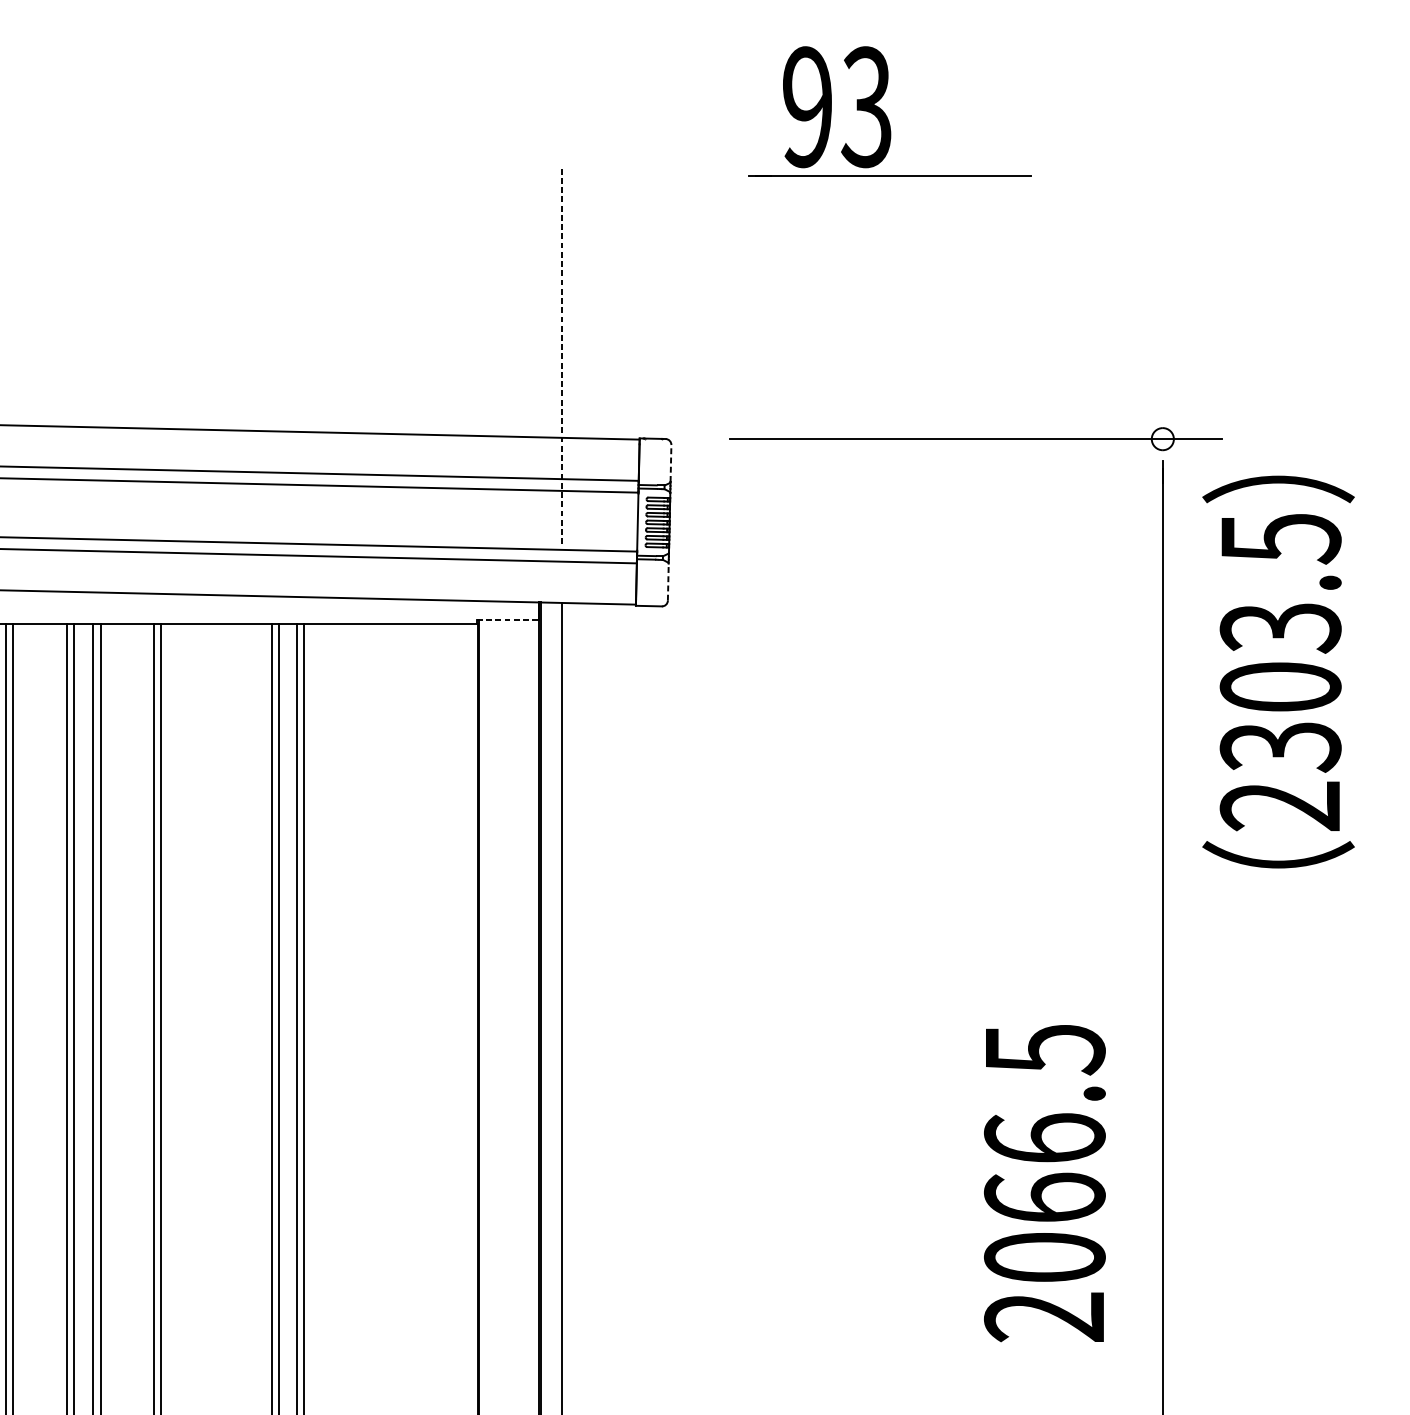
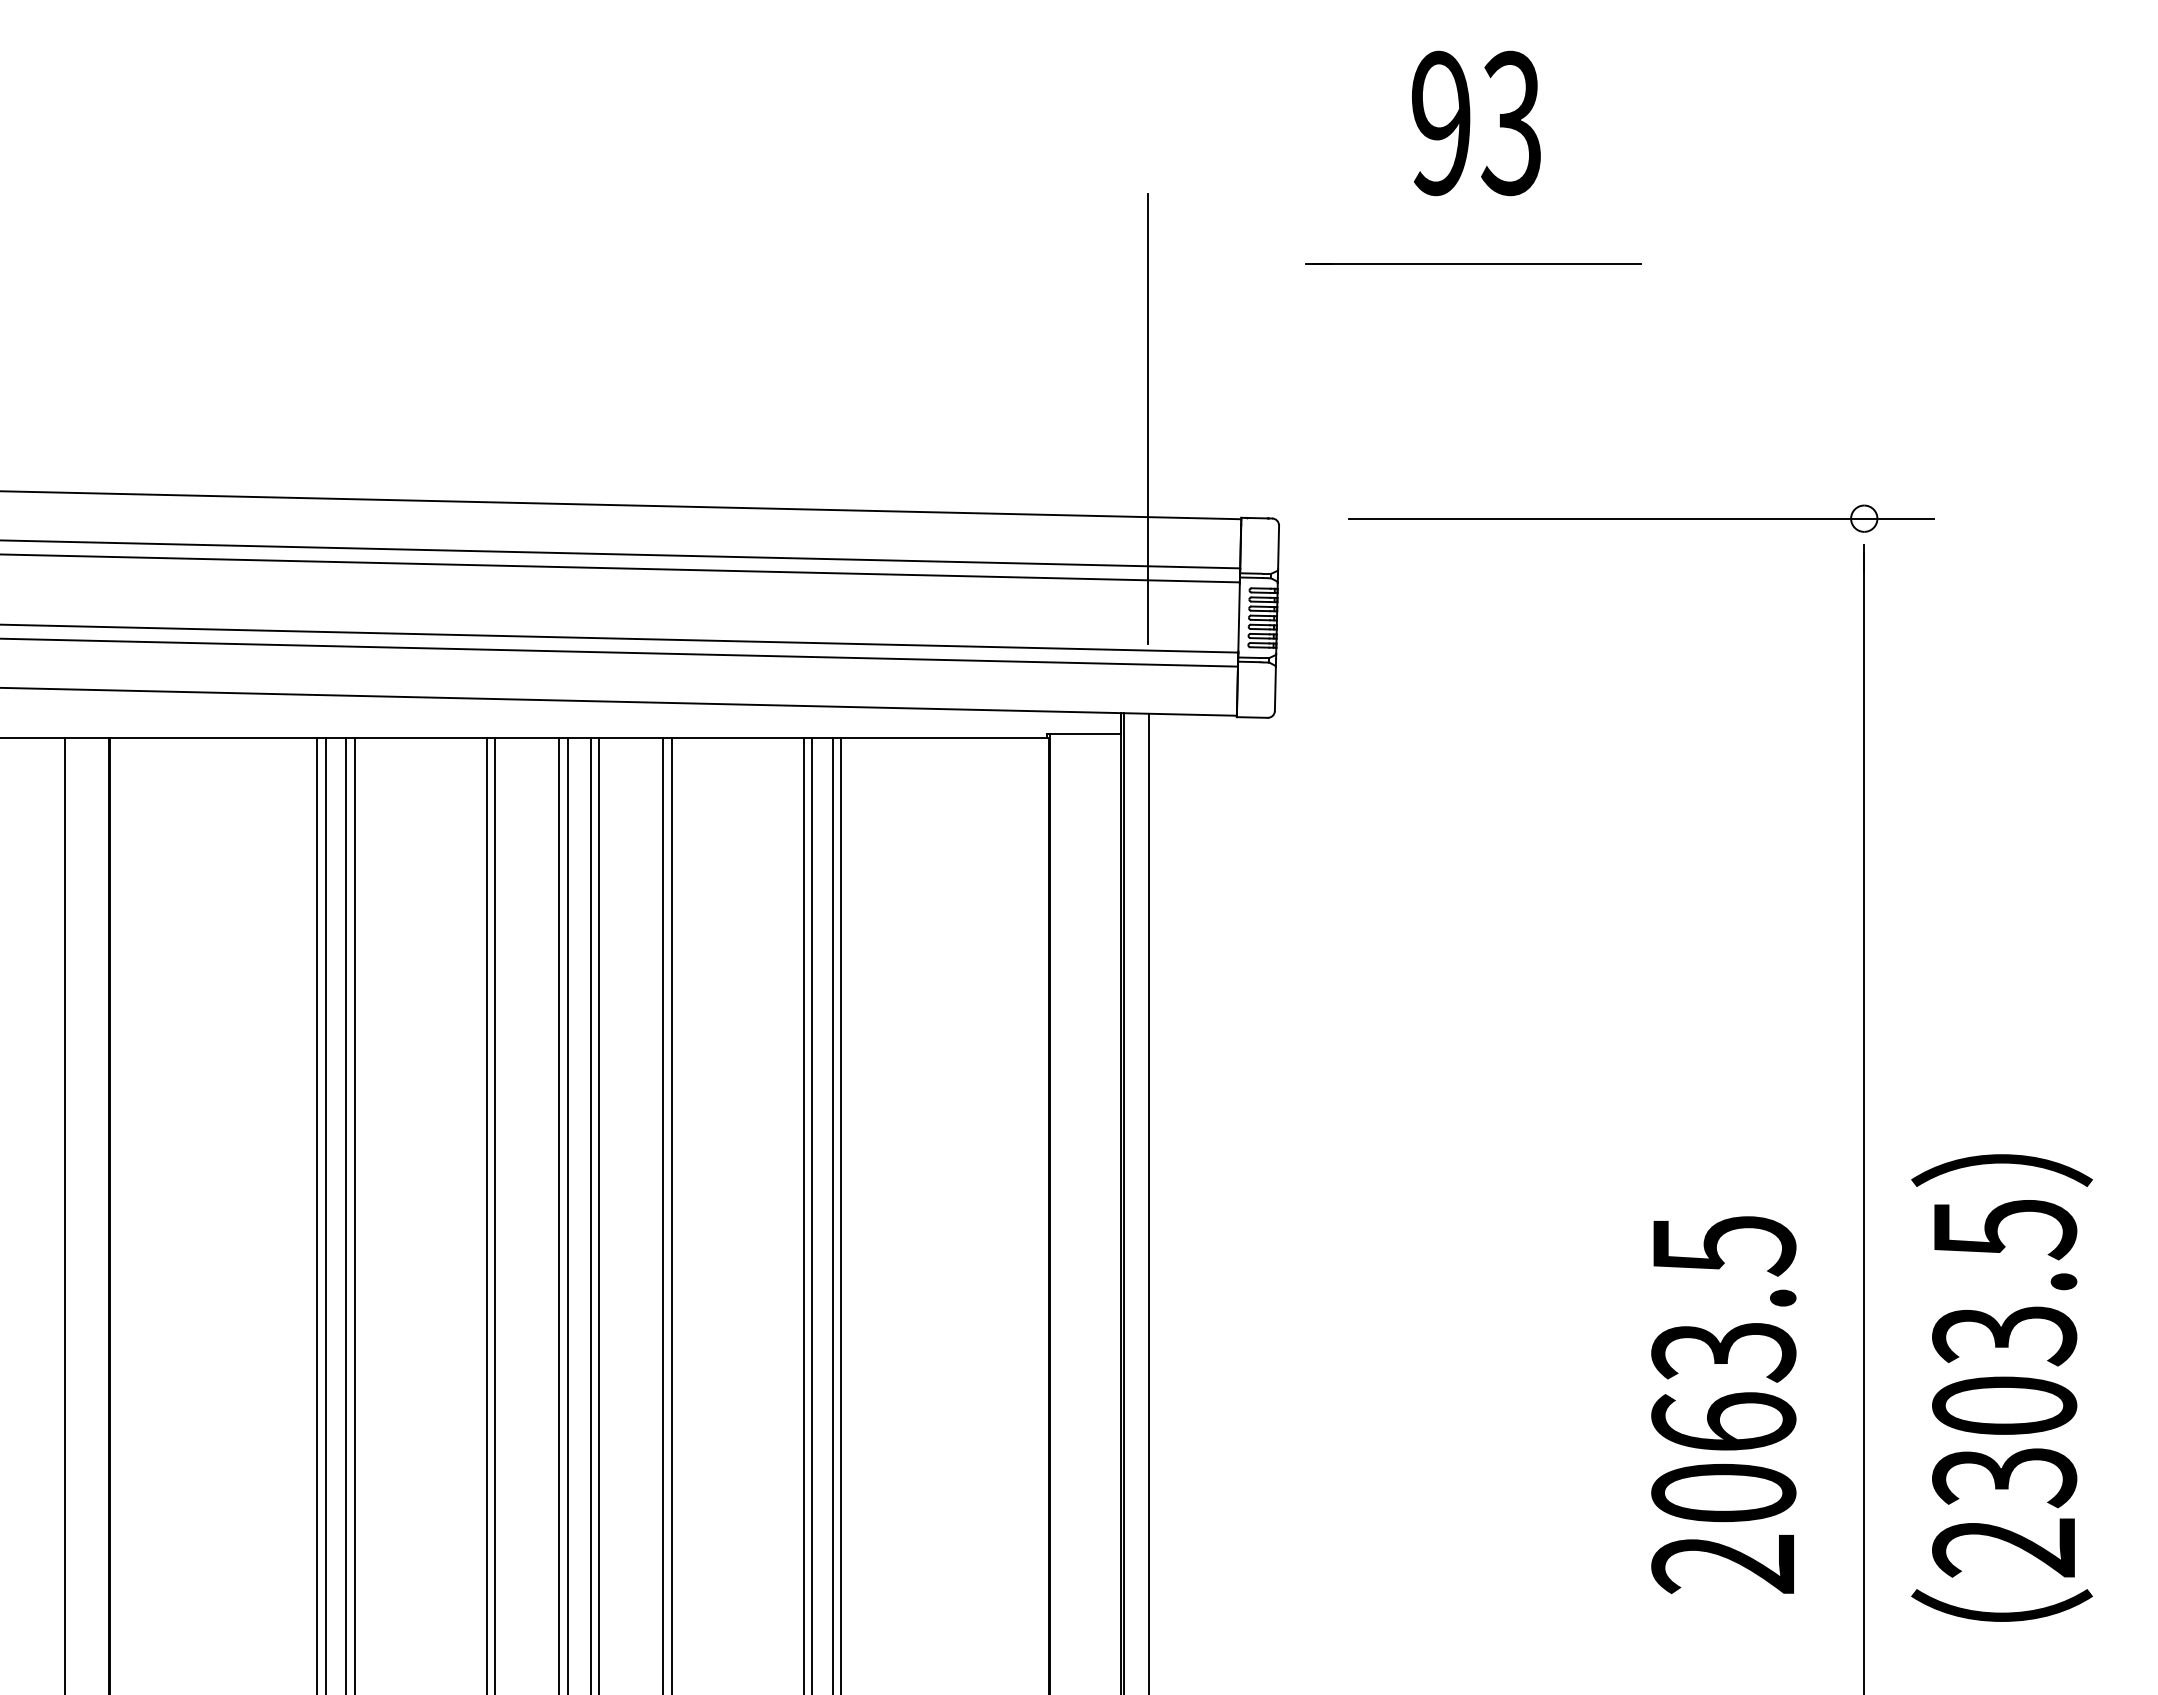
line: (890, 176) -> (1473, 263), moved
line: (561, 355) -> (1148, 418), dashed -> solid
line: (670, 463) -> (1278, 547), dashed -> solid
line: (668, 582) -> (1275, 689), dashed -> solid
line: (507, 620) -> (1084, 734), dashed -> solid
text: (1278, 671) -> (2001, 1387), moved
text: (1044, 1138) -> (1723, 1351), 2066.5 -> 2063.5

